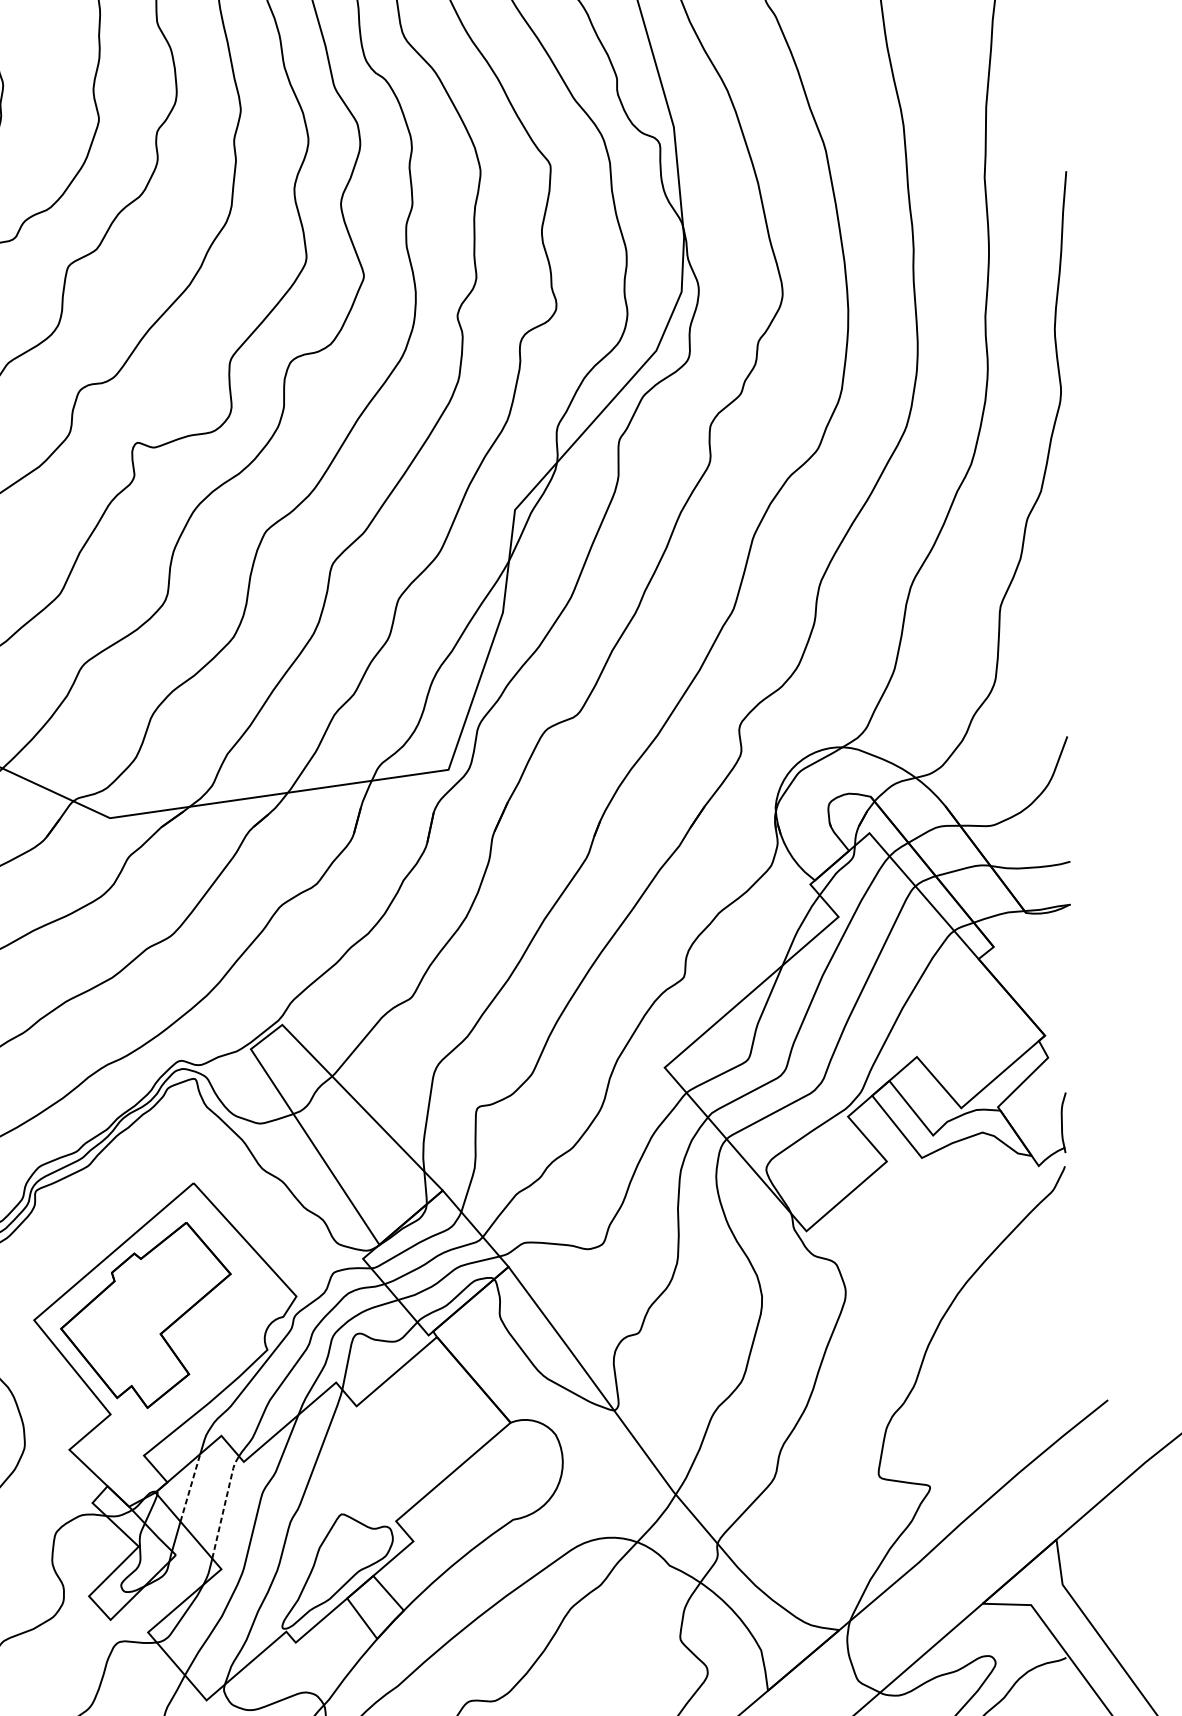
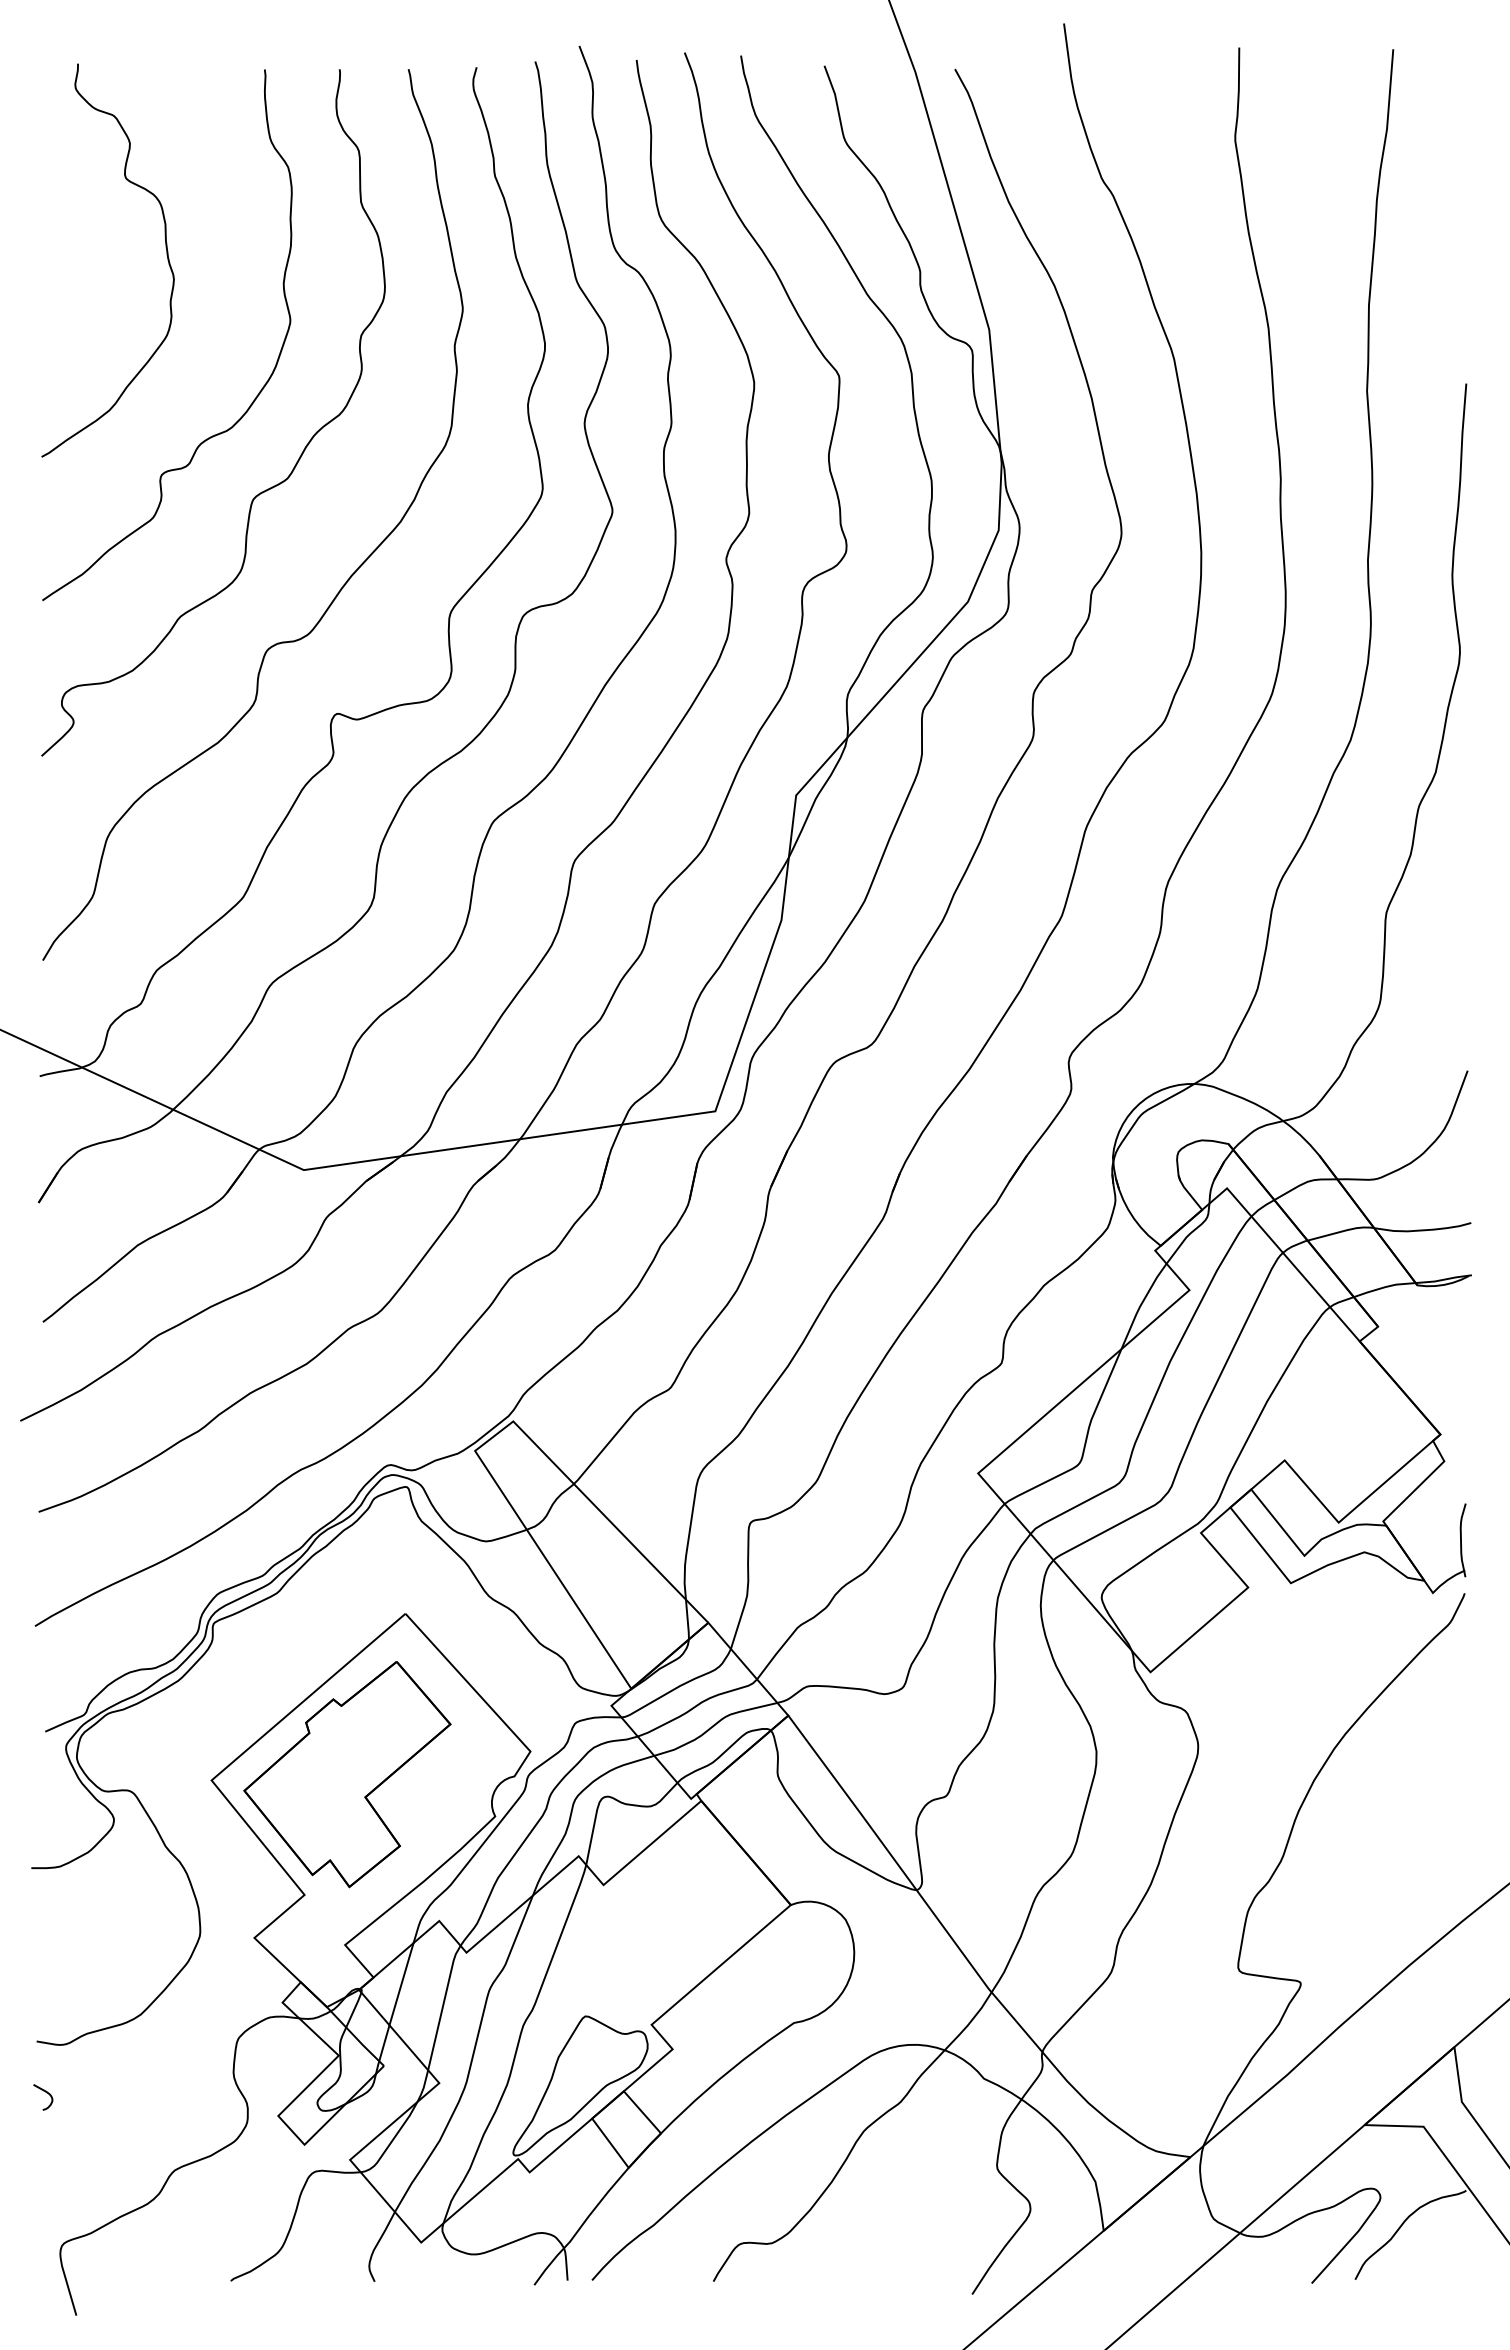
line: (190, 1488) -> (401, 1984), dashed -> solid
line: (224, 1506) -> (443, 2006), dashed -> solid

